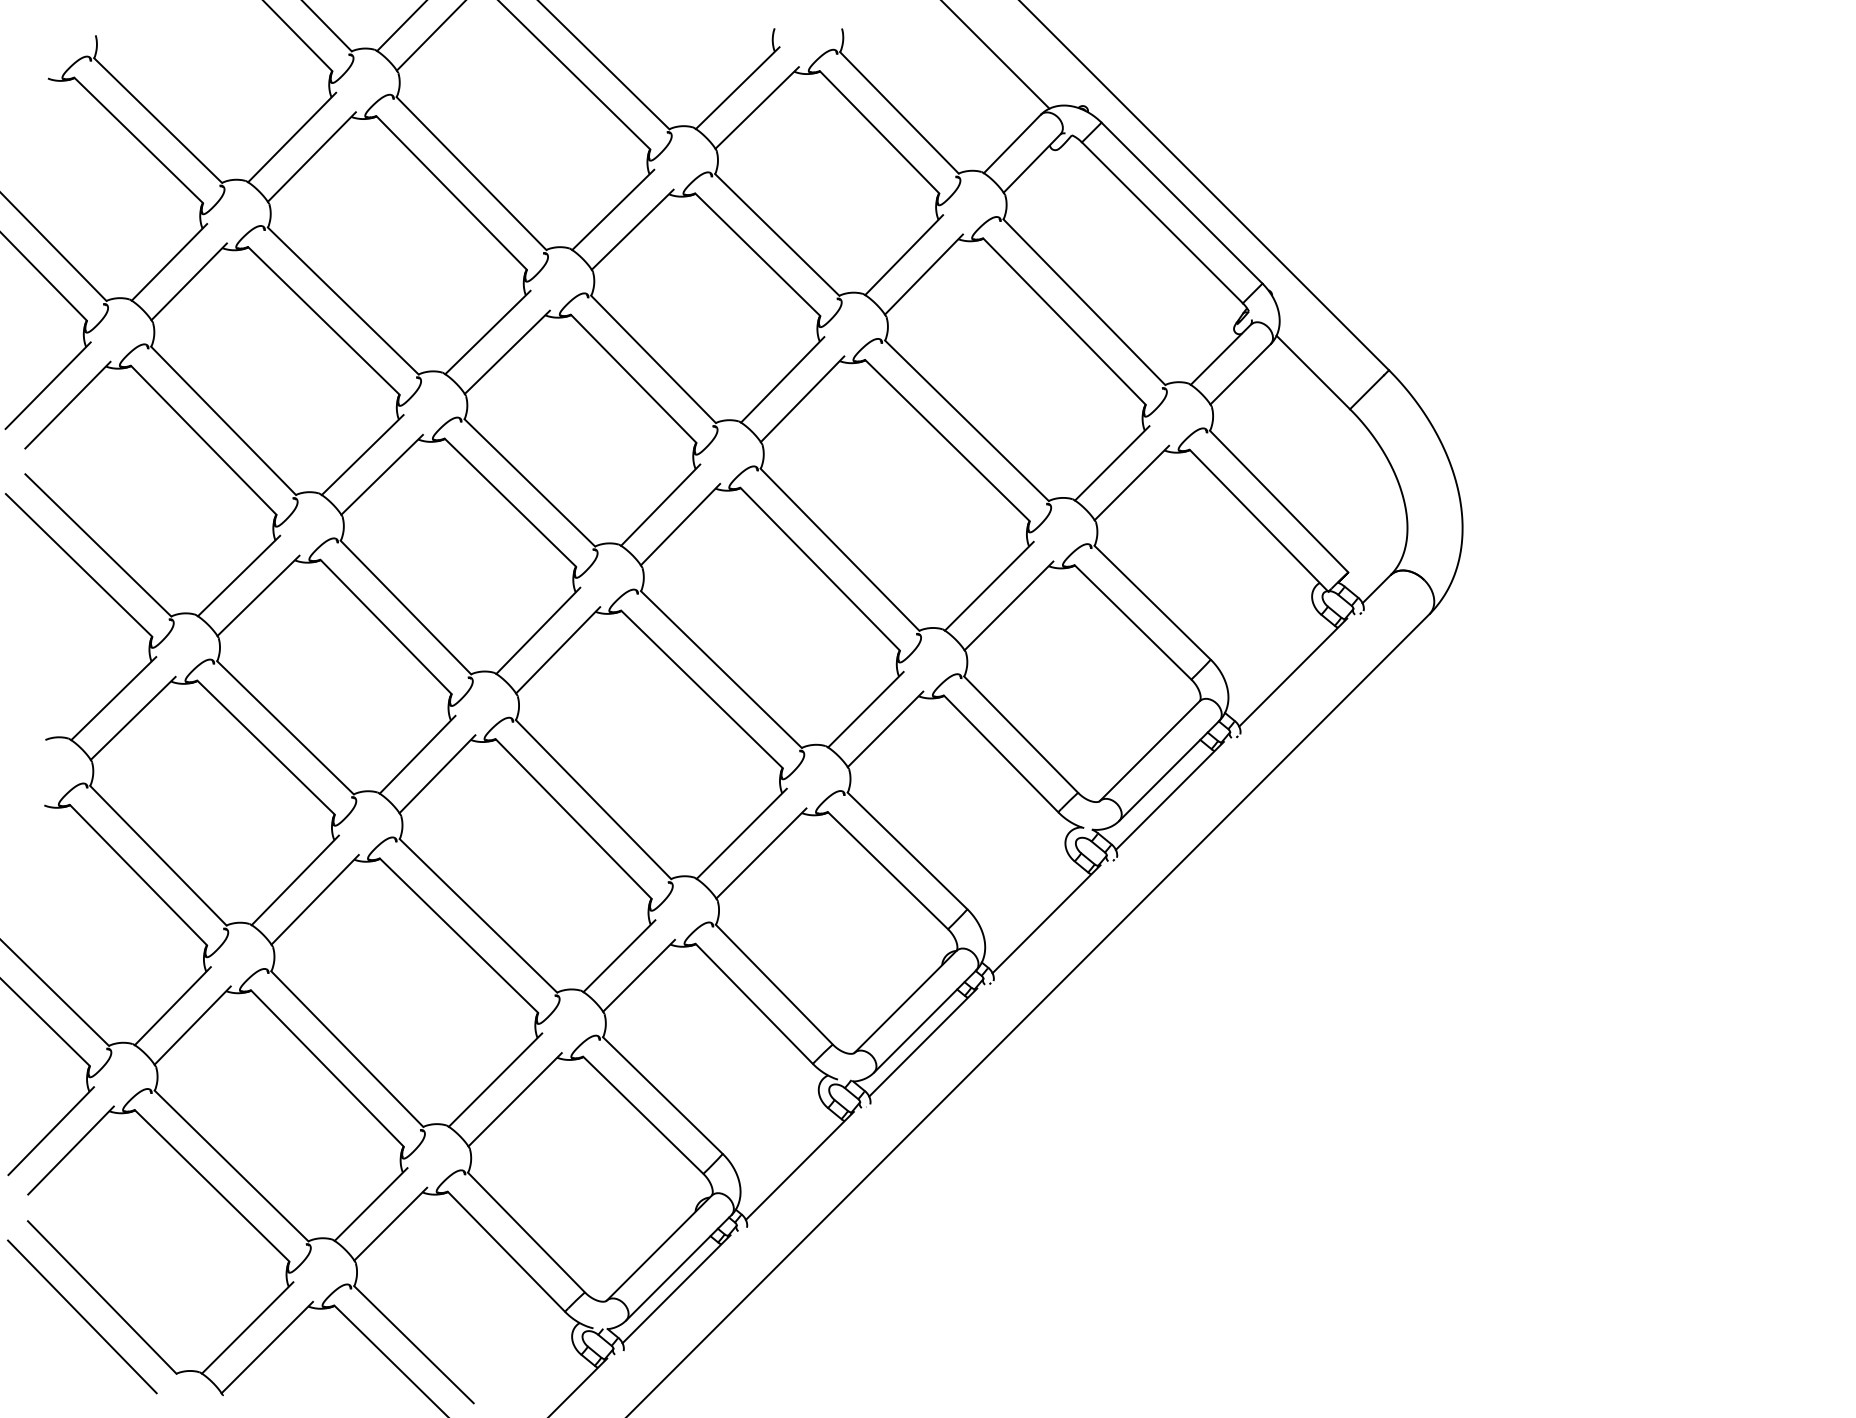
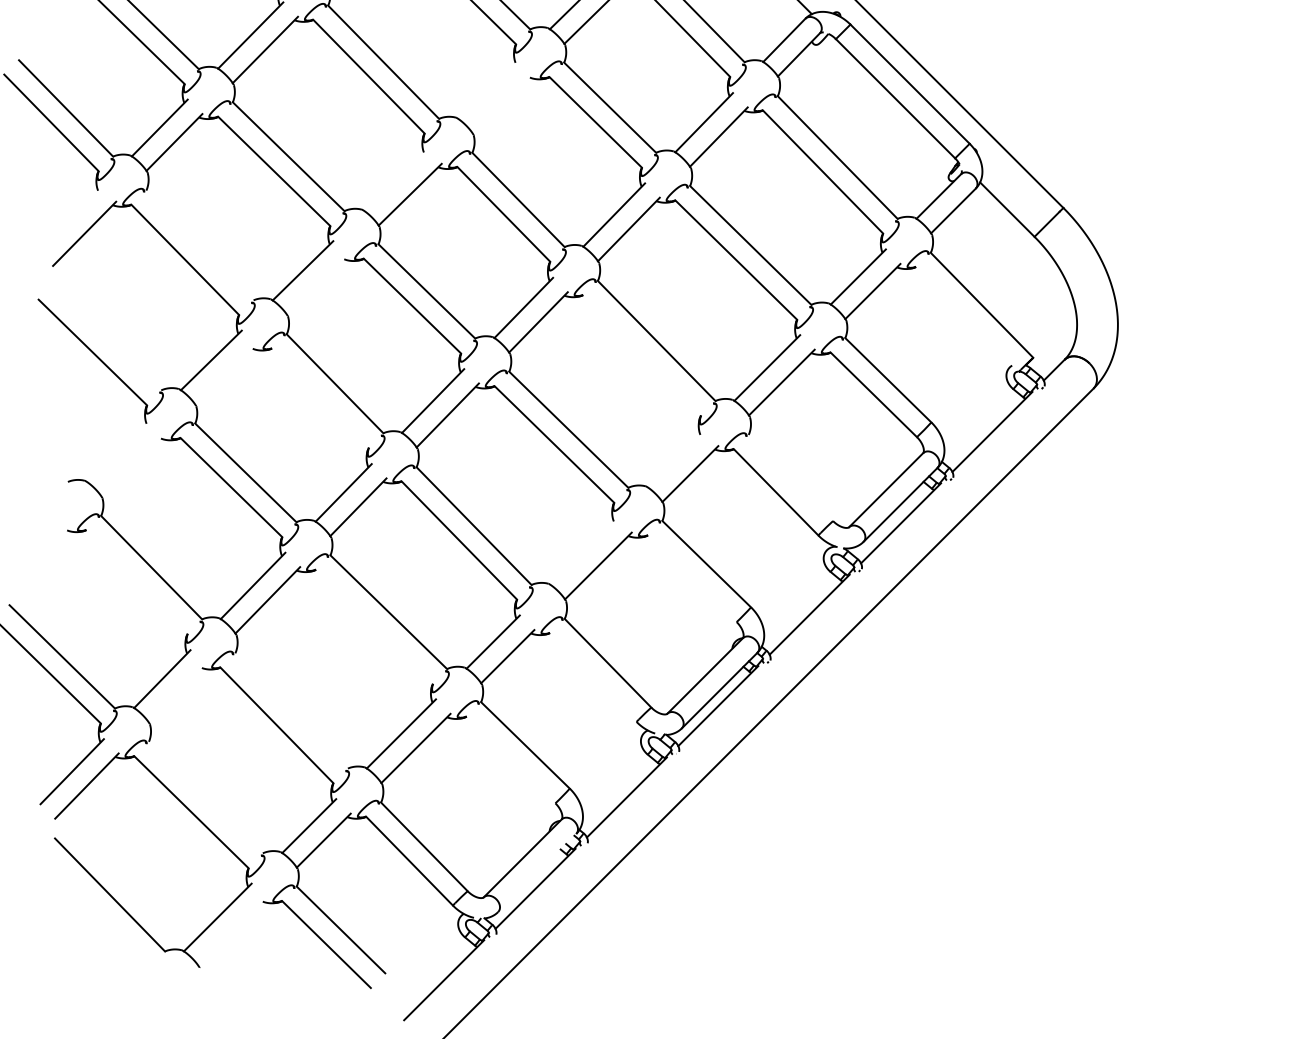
line: (613, 209) -> (488, 88), removed
line: (632, 229) -> (502, 103), removed
line: (487, 332) -> (395, 180), removed
line: (47, 385) -> (69, 219), removed
line: (223, 420) -> (199, 245), removed
line: (381, 474) -> (316, 285), removed
line: (1259, 520) -> (967, 319), removed
line: (98, 545) -> (107, 337), removed
line: (819, 569) -> (641, 355), removed
line: (258, 595) -> (225, 374), removed
line: (385, 626) -> (319, 397), removed
line: (113, 698) -> (118, 451), removed
line: (865, 709) -> (675, 459), removed
line: (132, 717) -> (132, 465), removed
line: (1021, 734) -> (791, 477), removed
line: (741, 833) -> (583, 551), removed
line: (888, 870) -> (692, 578), removed
line: (138, 875) -> (136, 582), removed
line: (458, 935) -> (373, 626), removed
line: (753, 1003) -> (592, 677), removed
line: (192, 1025) -> (176, 693), removed
line: (347, 1048) -> (291, 710), removed
line: (643, 1115) -> (511, 760), removed
line: (231, 1165) -> (205, 797), removed
line: (678, 1267) -> (536, 872), removed
line: (82, 1316) -> (95, 909), removed
line: (267, 1347) -> (232, 932), removed

